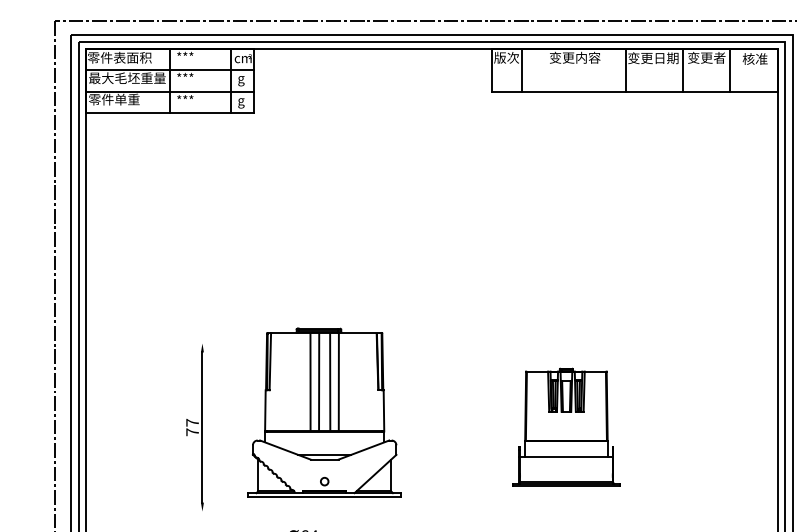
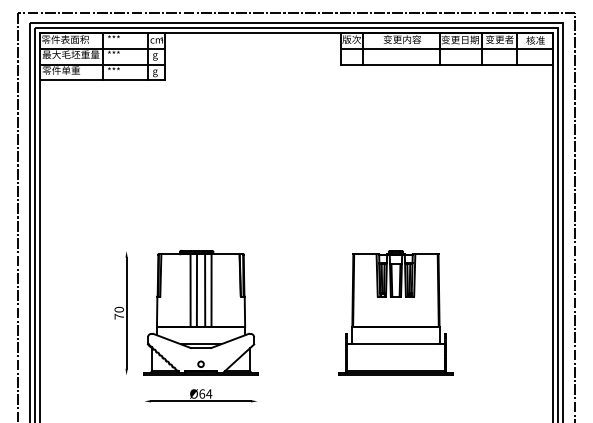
line: (634, 71) -> (446, 49), added
part: (323, 411) -> (200, 312), moved
text: (191, 422) -> (118, 309), 77 -> 70
part: (565, 426) -> (395, 312), size x1.43

